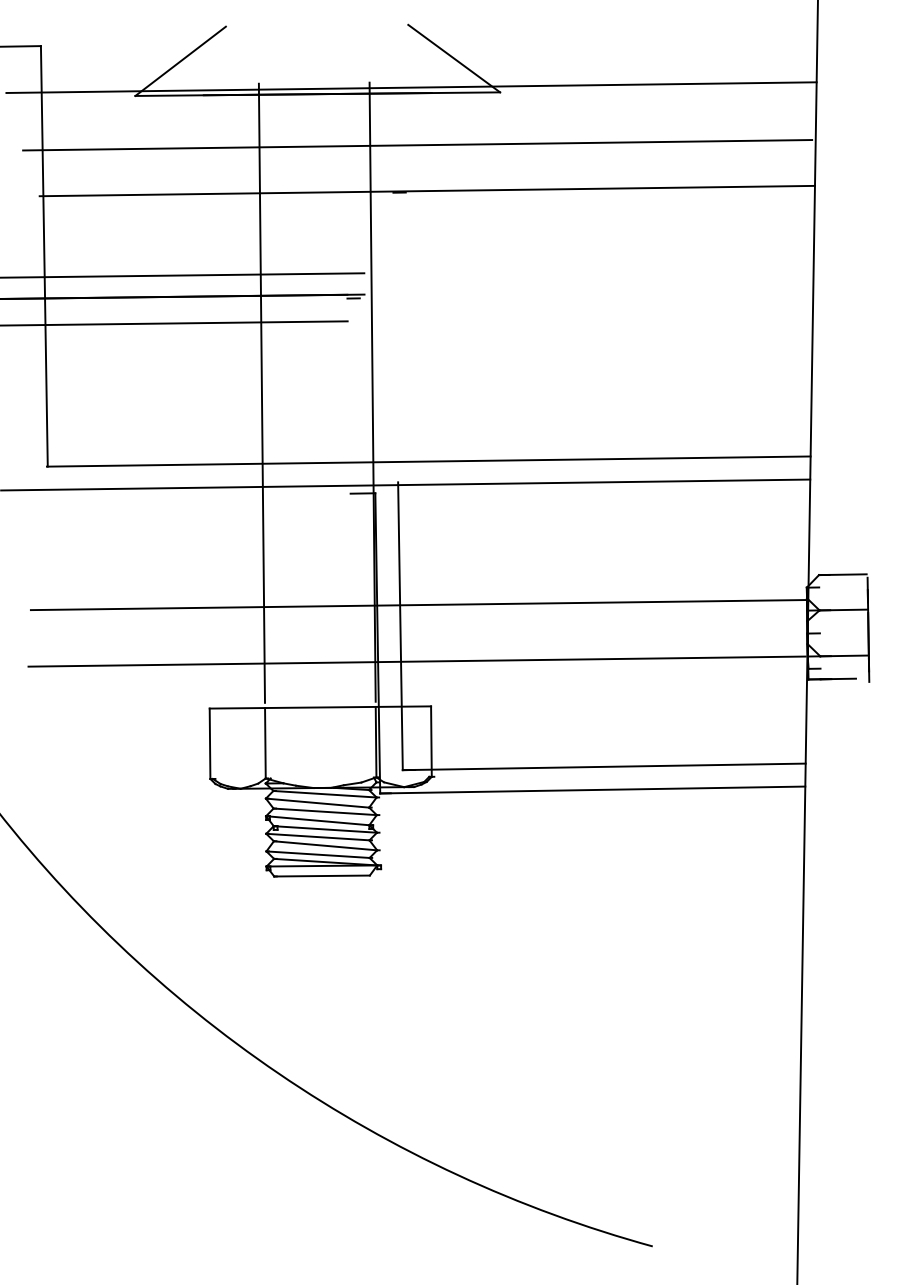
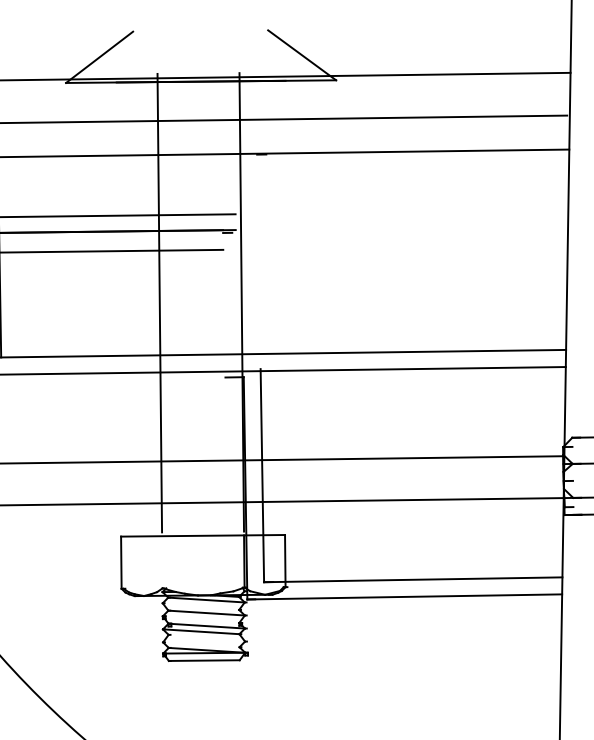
line: (265, 743) -> (162, 562), removed
line: (317, 802) -> (200, 606), removed
line: (317, 820) -> (200, 619), removed
line: (325, 845) -> (206, 638), removed
line: (317, 854) -> (200, 644), removed

